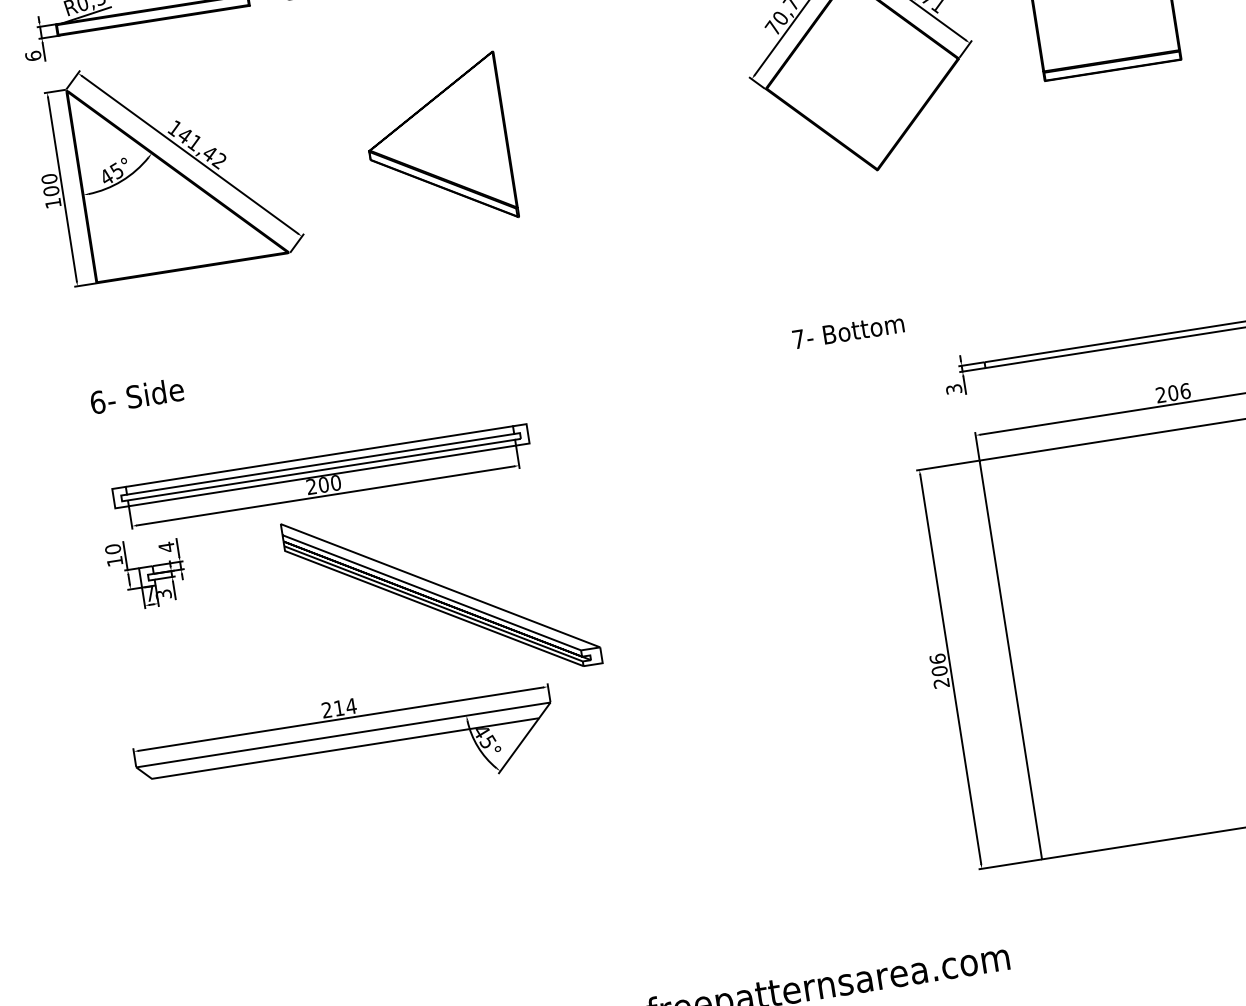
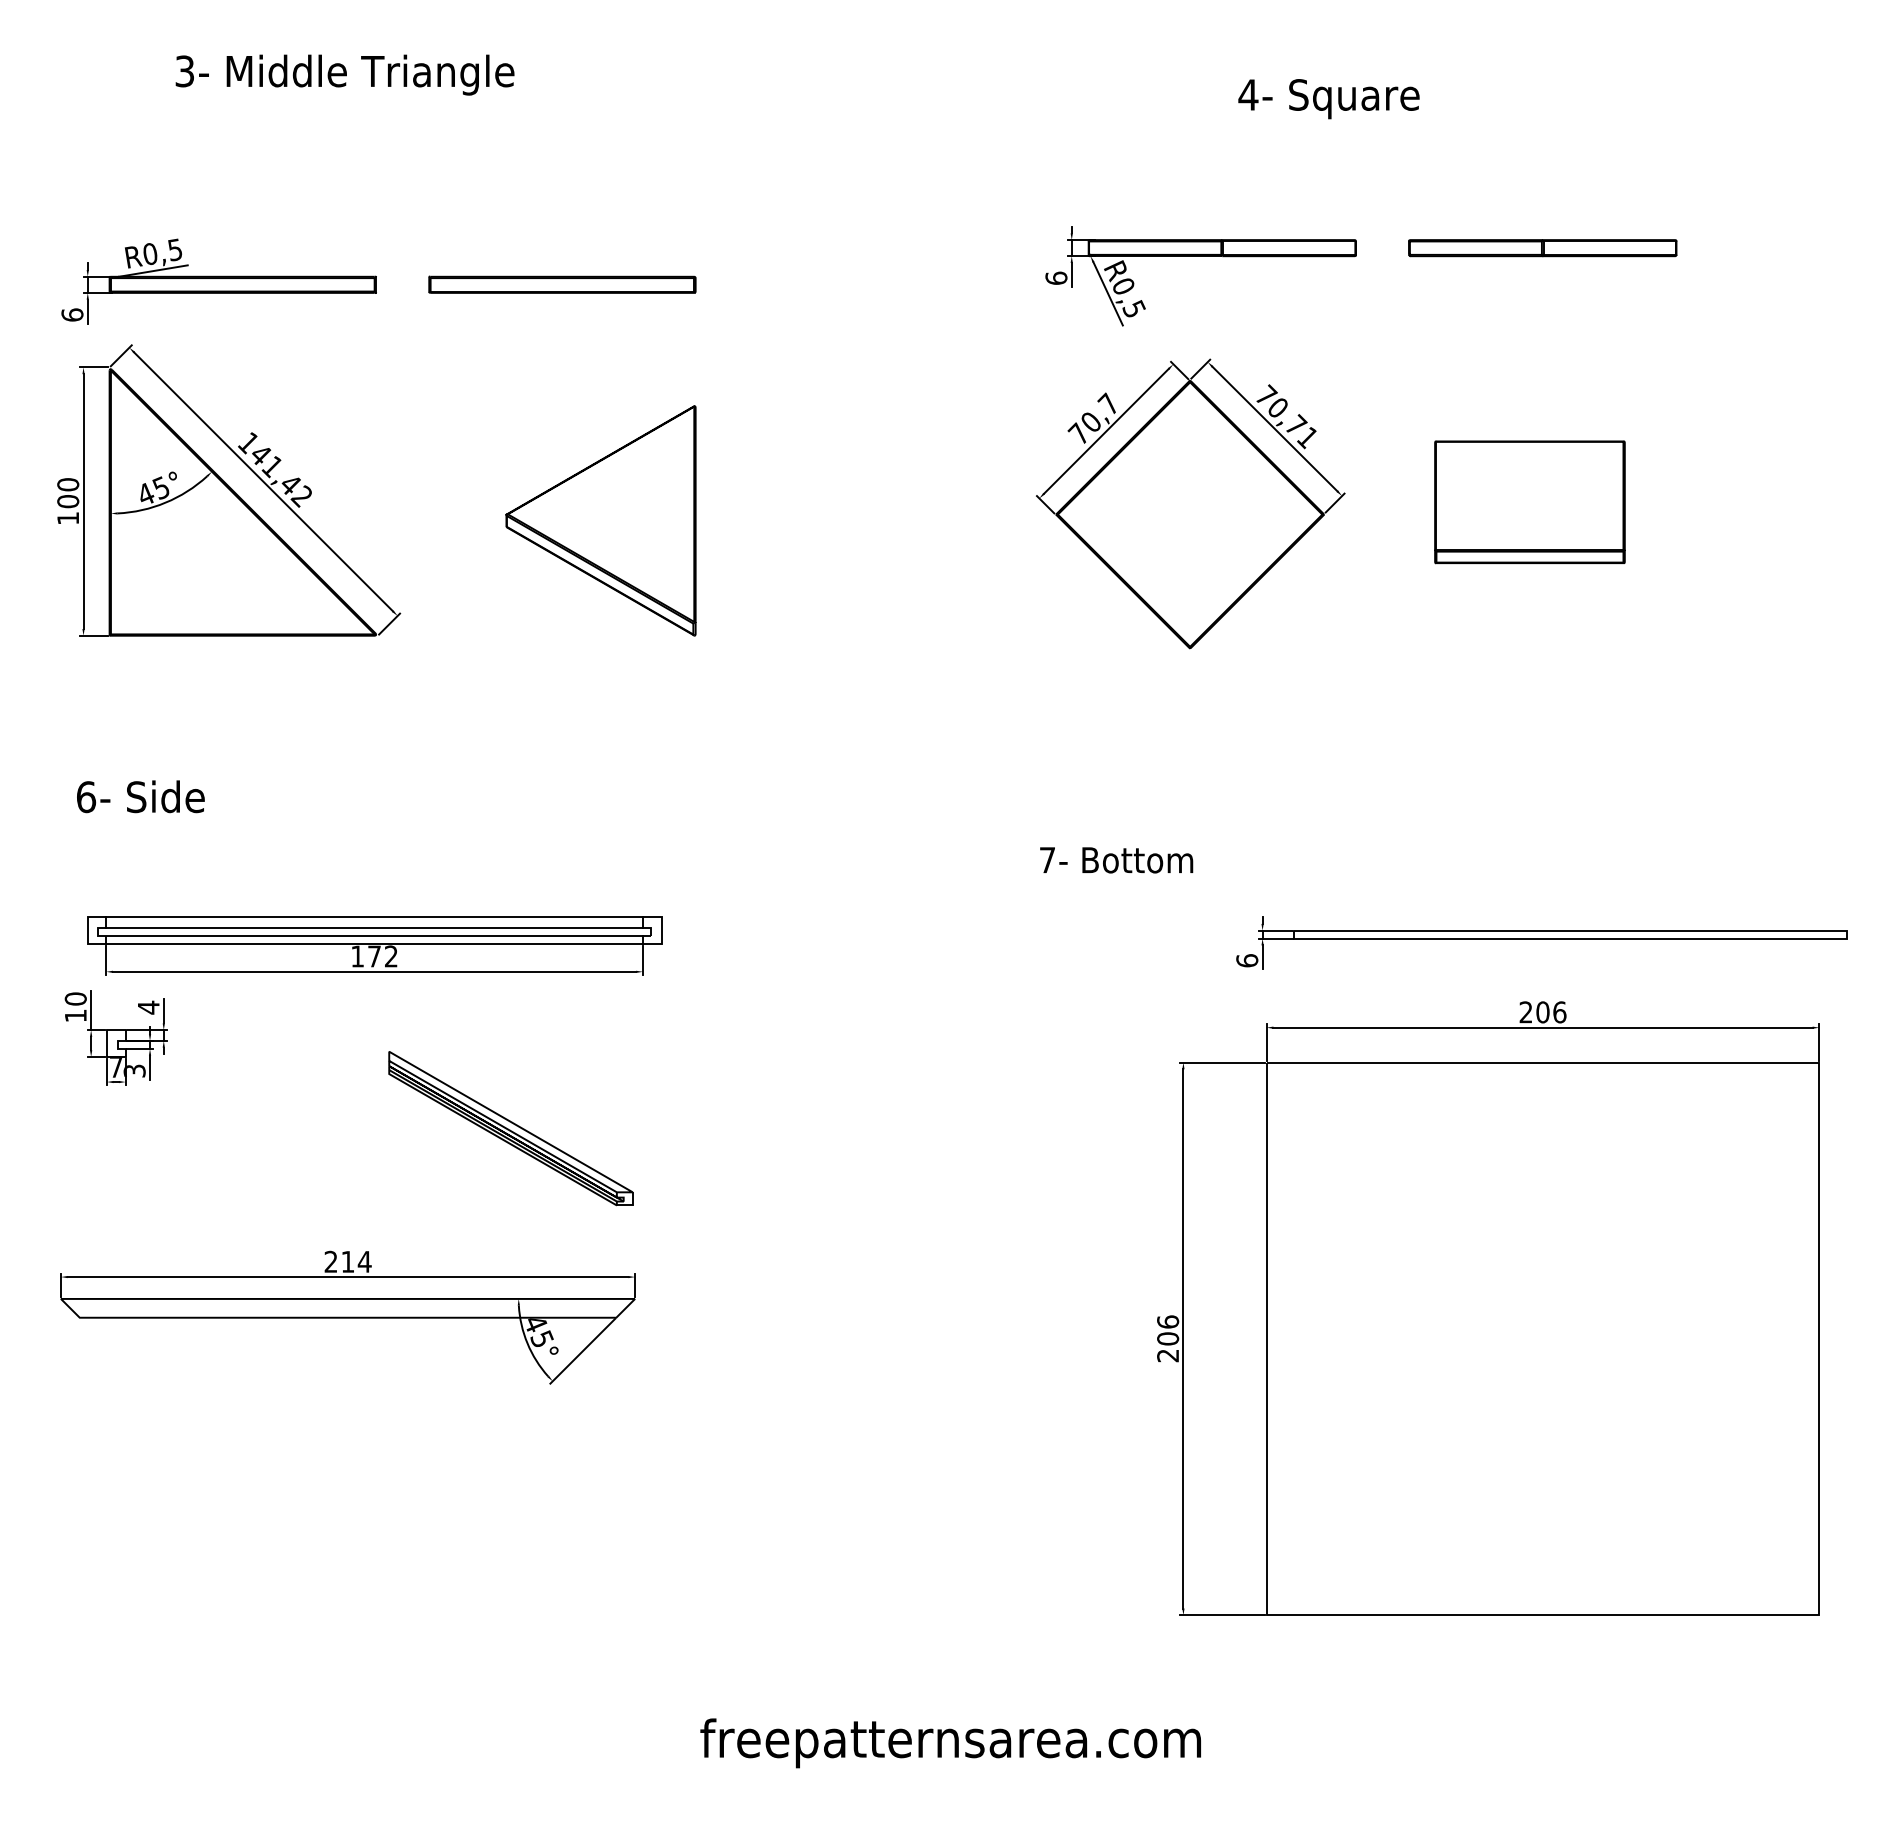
text: (954, 389) -> (1247, 960), 3 -> 6
text: (323, 484) -> (374, 956), 200 -> 172
part: (441, 593) -> (510, 1128), size x0.6

